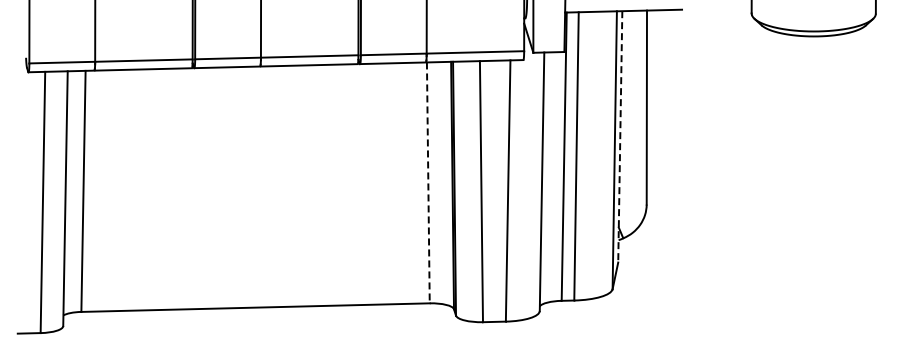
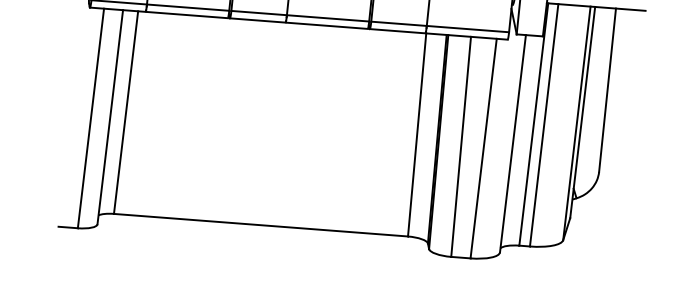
line: (620, 136) -> (582, 112), dashed -> solid
line: (428, 183) -> (417, 135), dashed -> solid

